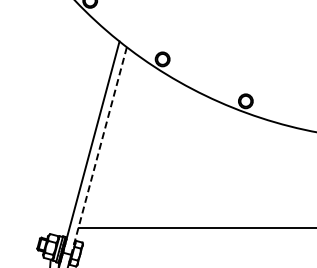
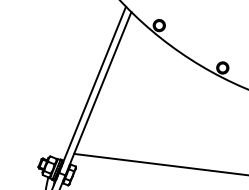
line: (98, 151) -> (97, 94), dashed -> solid

